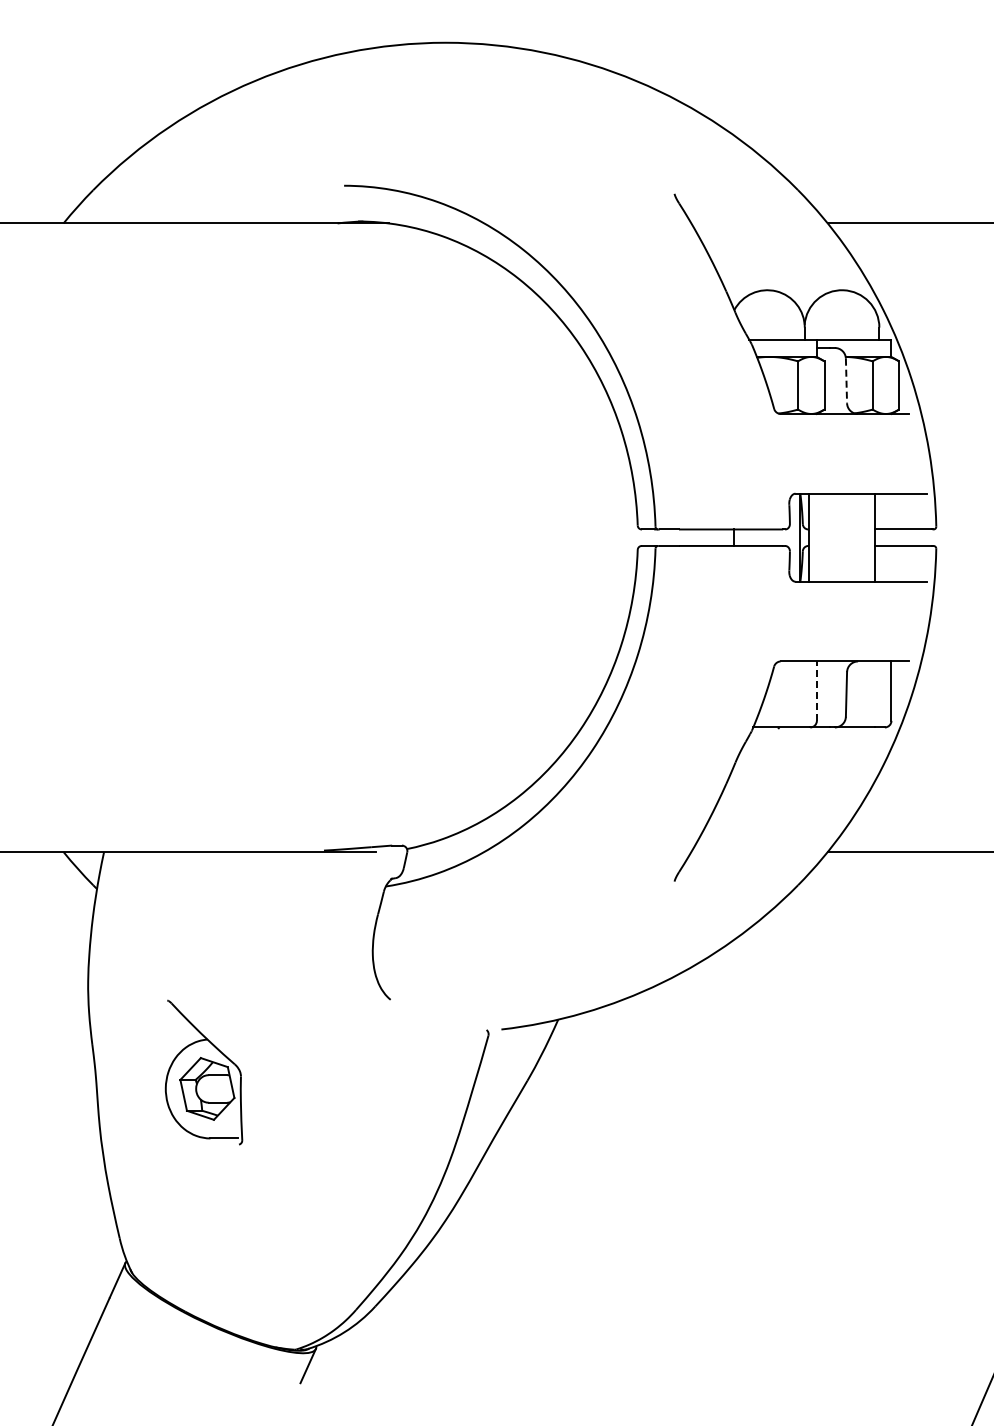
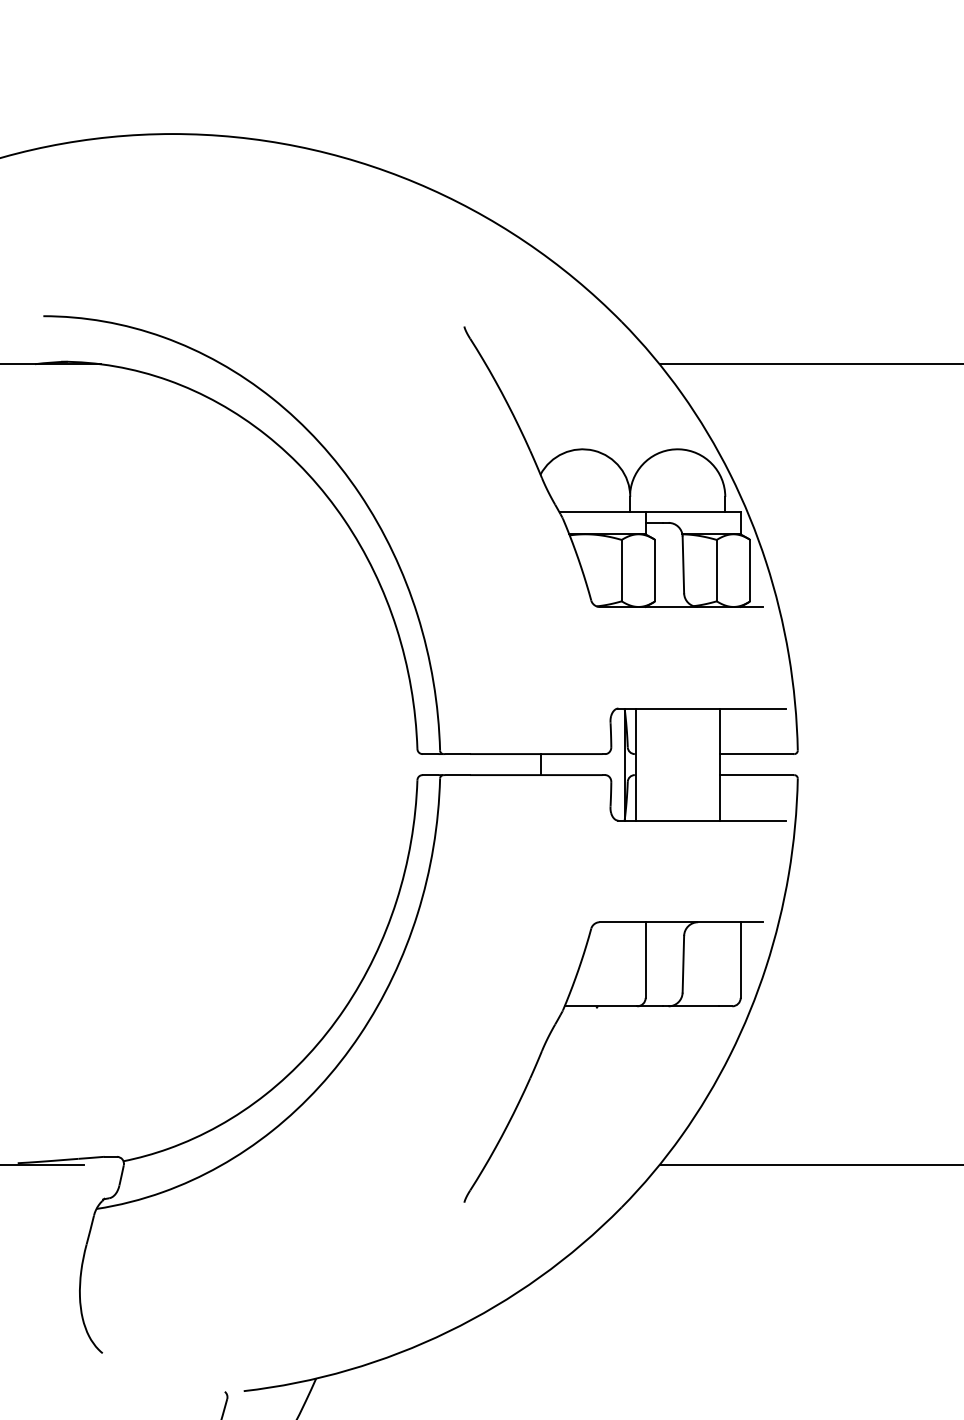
line: (846, 381) -> (683, 565), dashed -> solid
line: (816, 691) -> (645, 960), dashed -> solid

